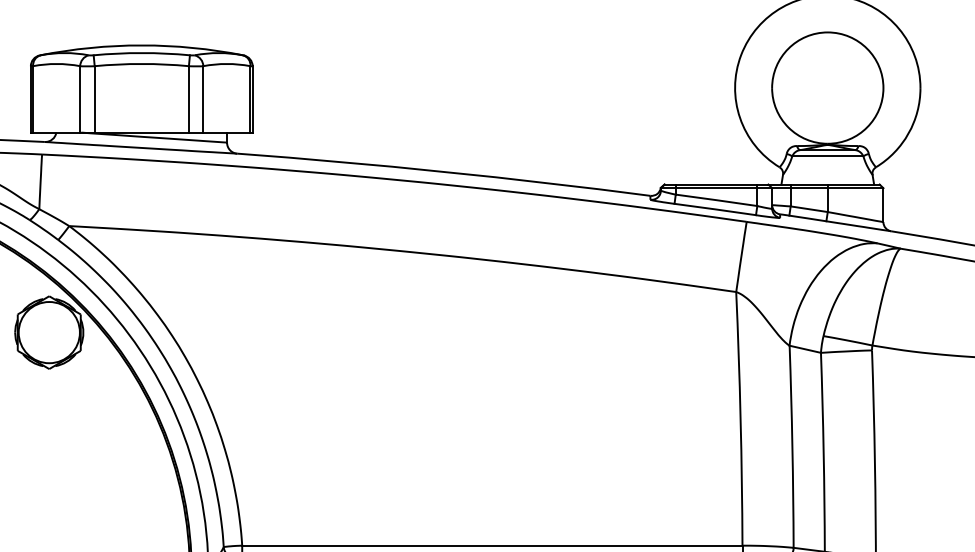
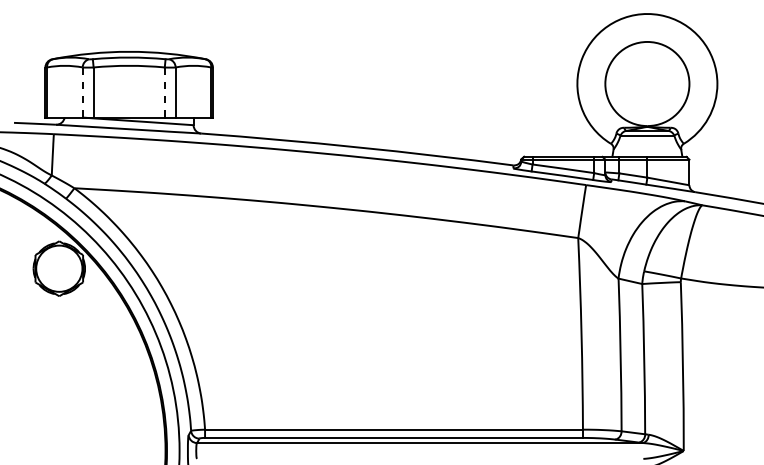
line: (79, 100) -> (82, 93), solid -> dashed
line: (188, 100) -> (164, 93), solid -> dashed

